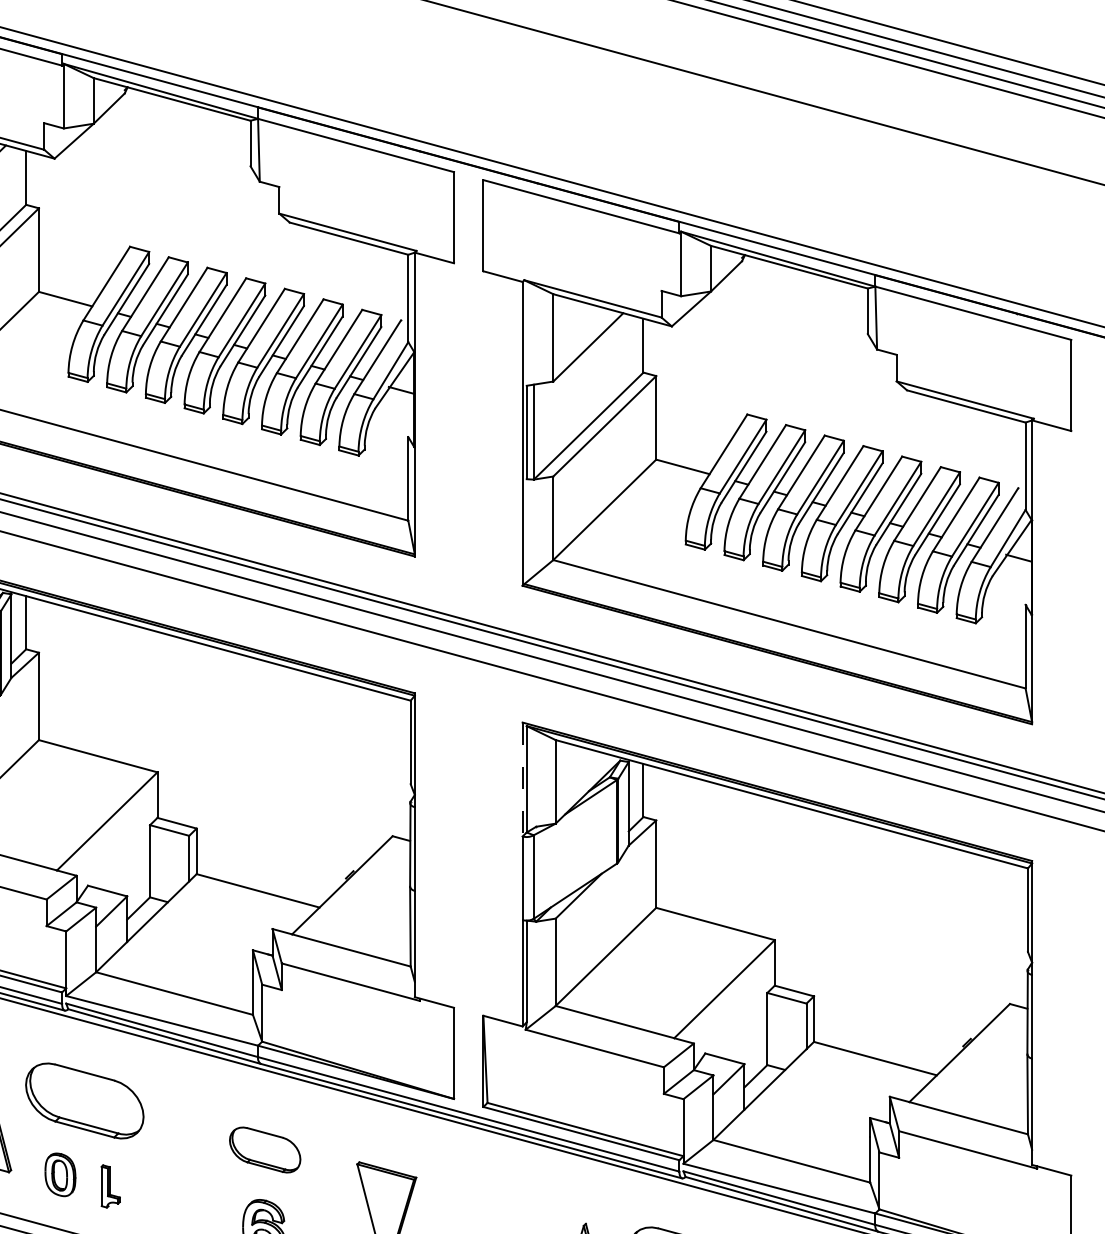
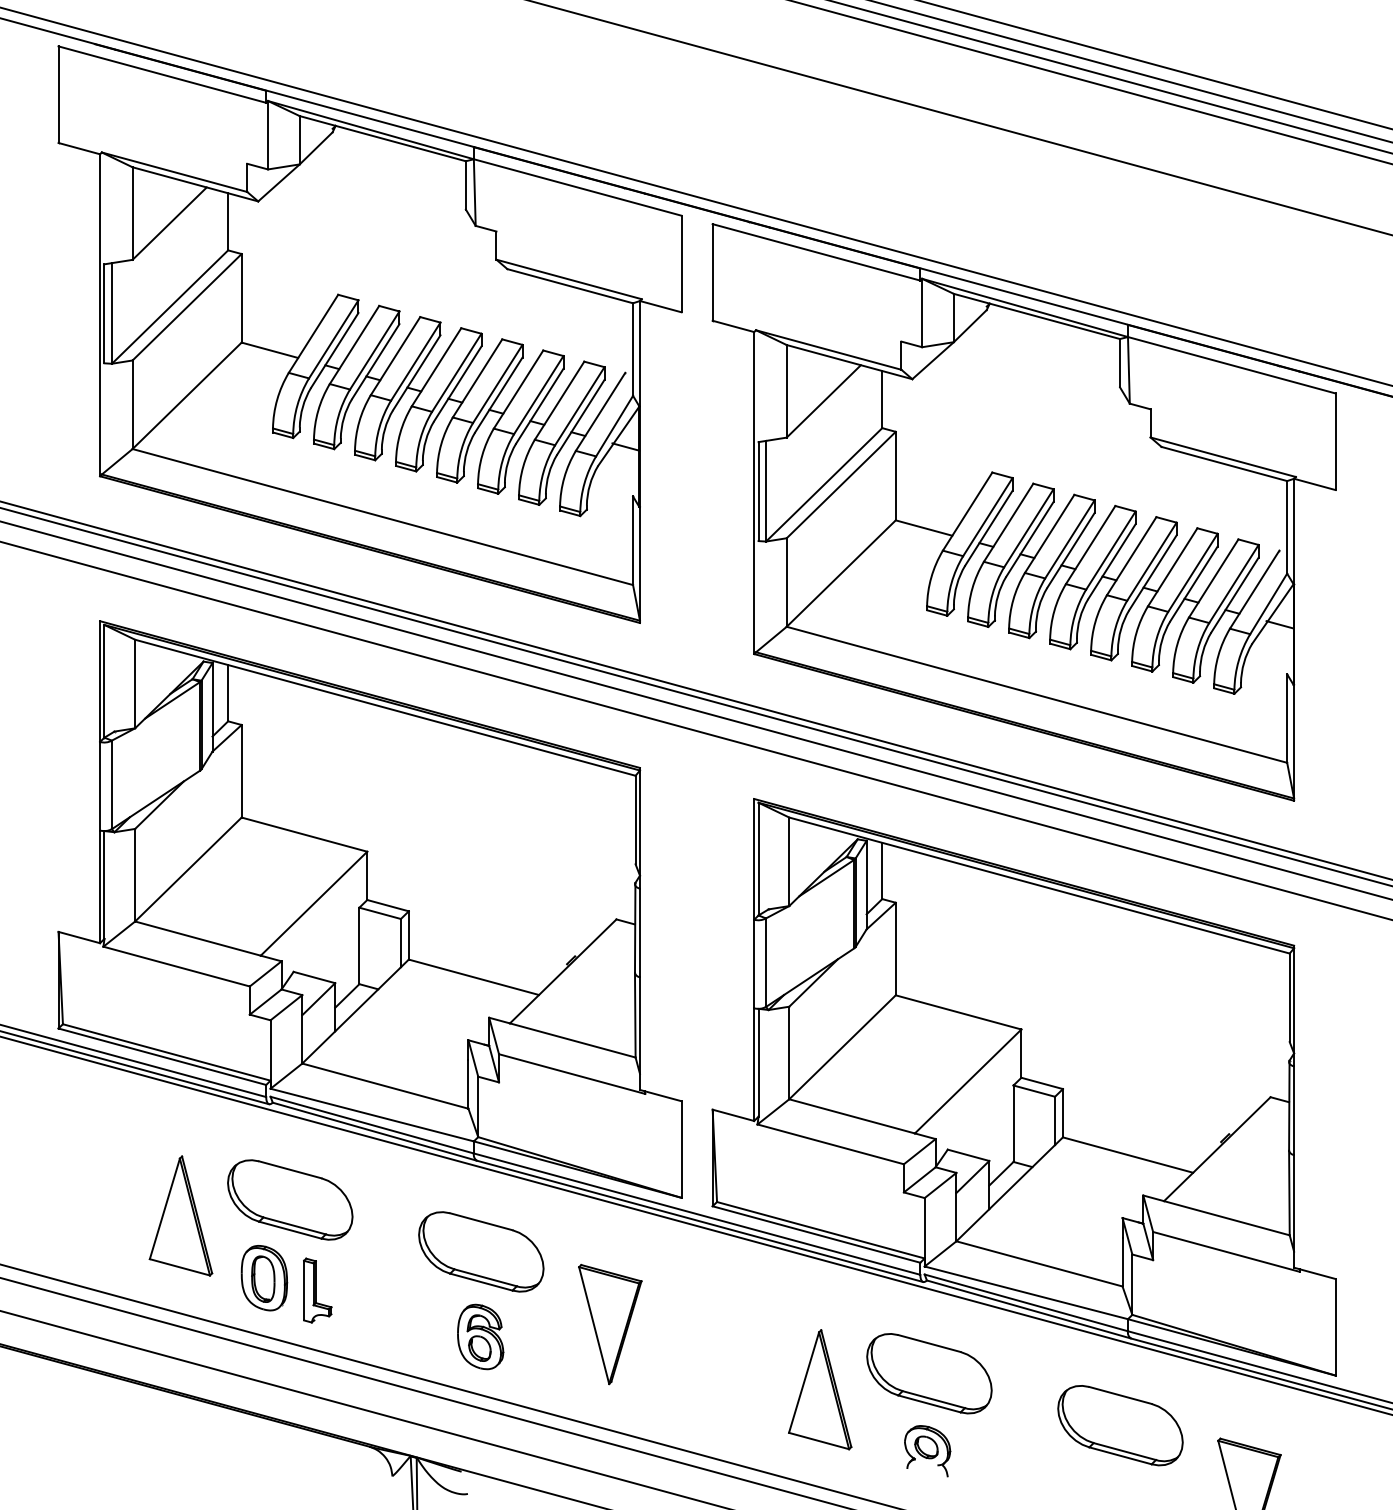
line: (522, 779) -> (754, 859), dashed -> solid
part: (265, 1149) -> (481, 1251), size x1.67
part: (60, 1175) -> (264, 1278), size x1.43
part: (110, 1186) -> (317, 1290), size x1.43

